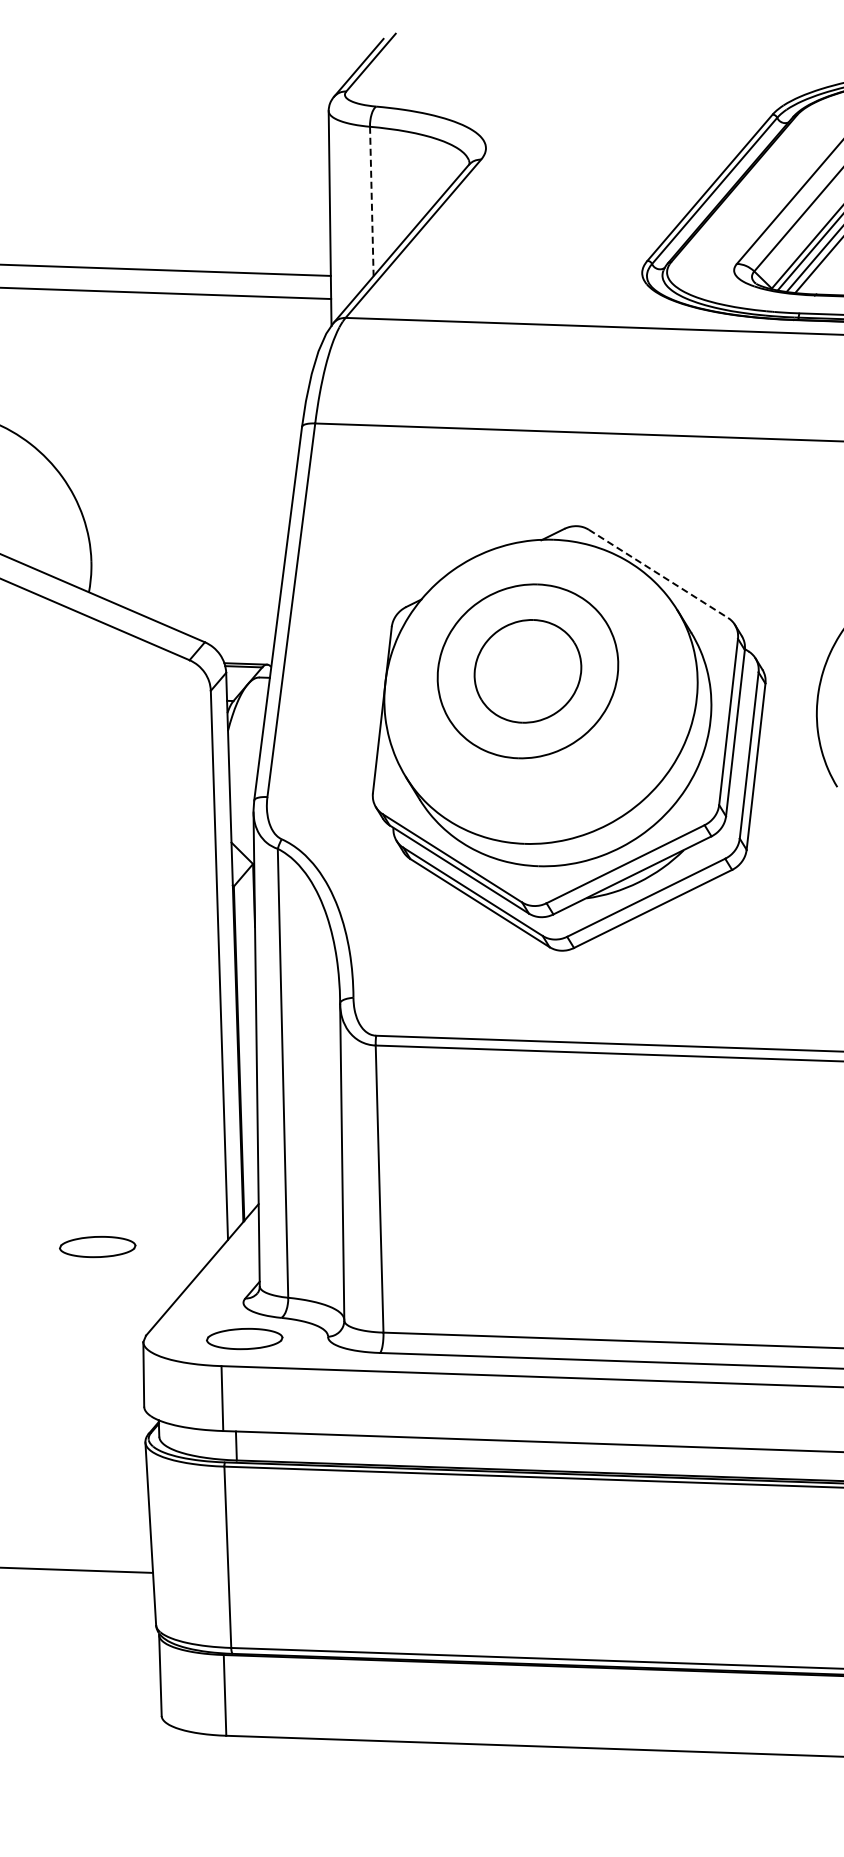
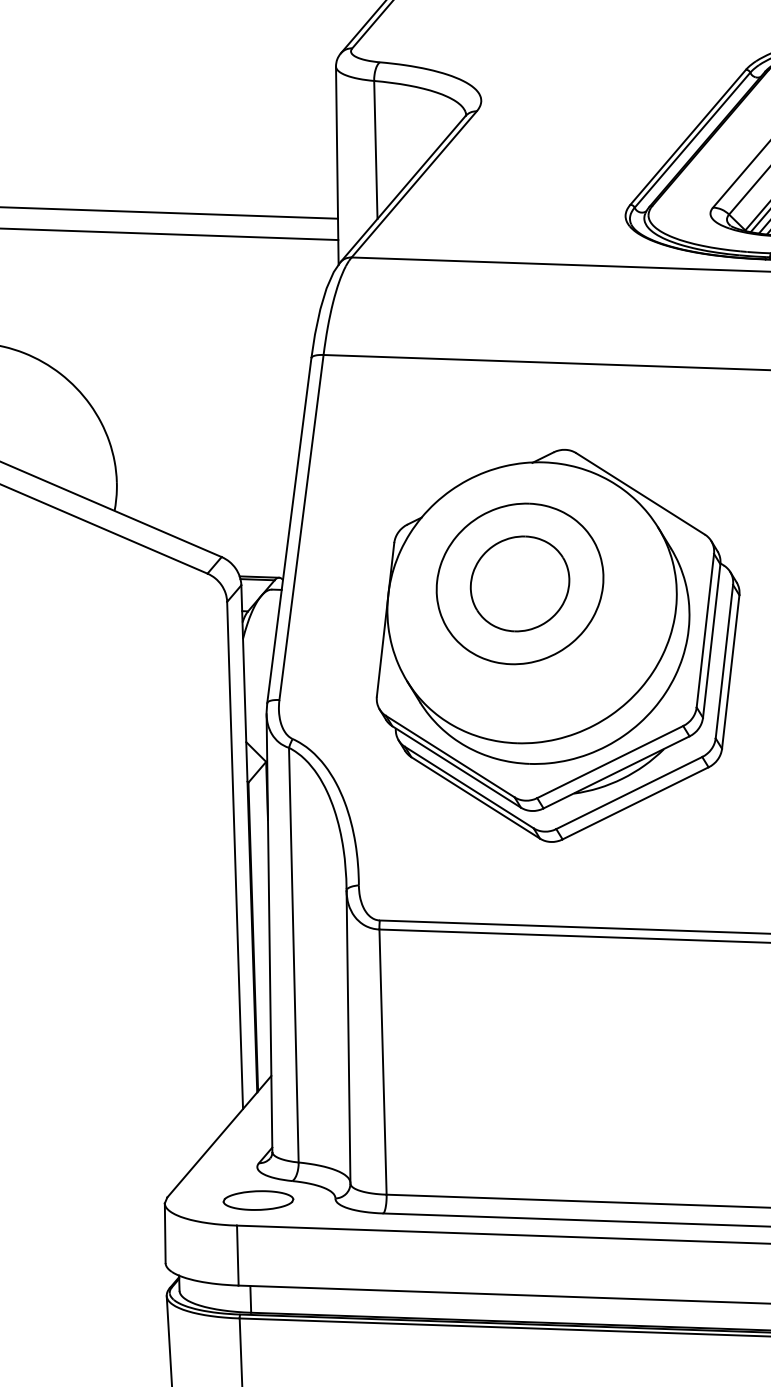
line: (371, 201) -> (375, 149), dashed -> solid
line: (658, 574) -> (640, 494), dashed -> solid
part: (97, 1247) -> (122, 1116), removed

